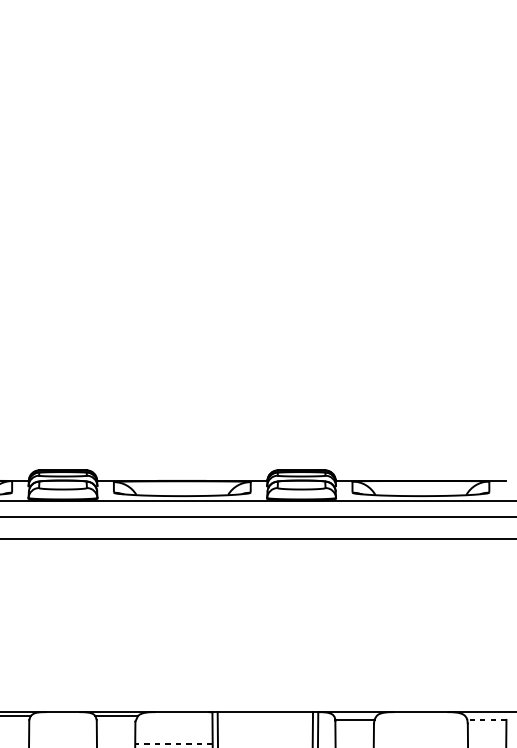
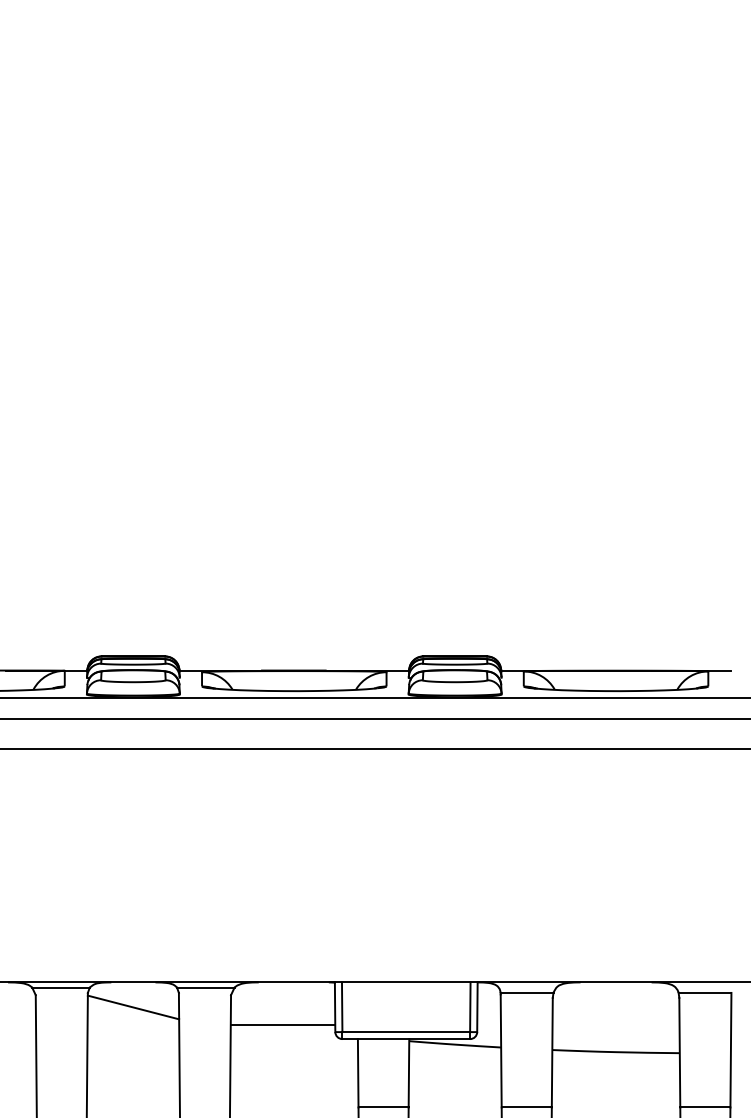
line: (486, 719) -> (704, 992), dashed -> solid
line: (63, 730) -> (133, 1007), added
line: (173, 743) -> (282, 1024), dashed -> solid

